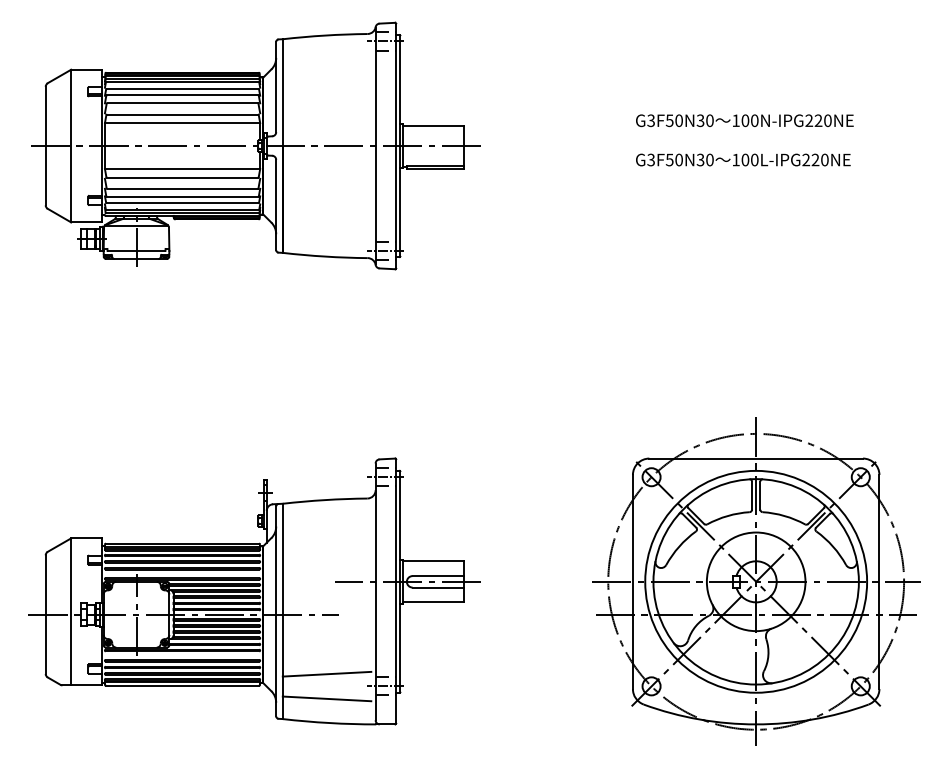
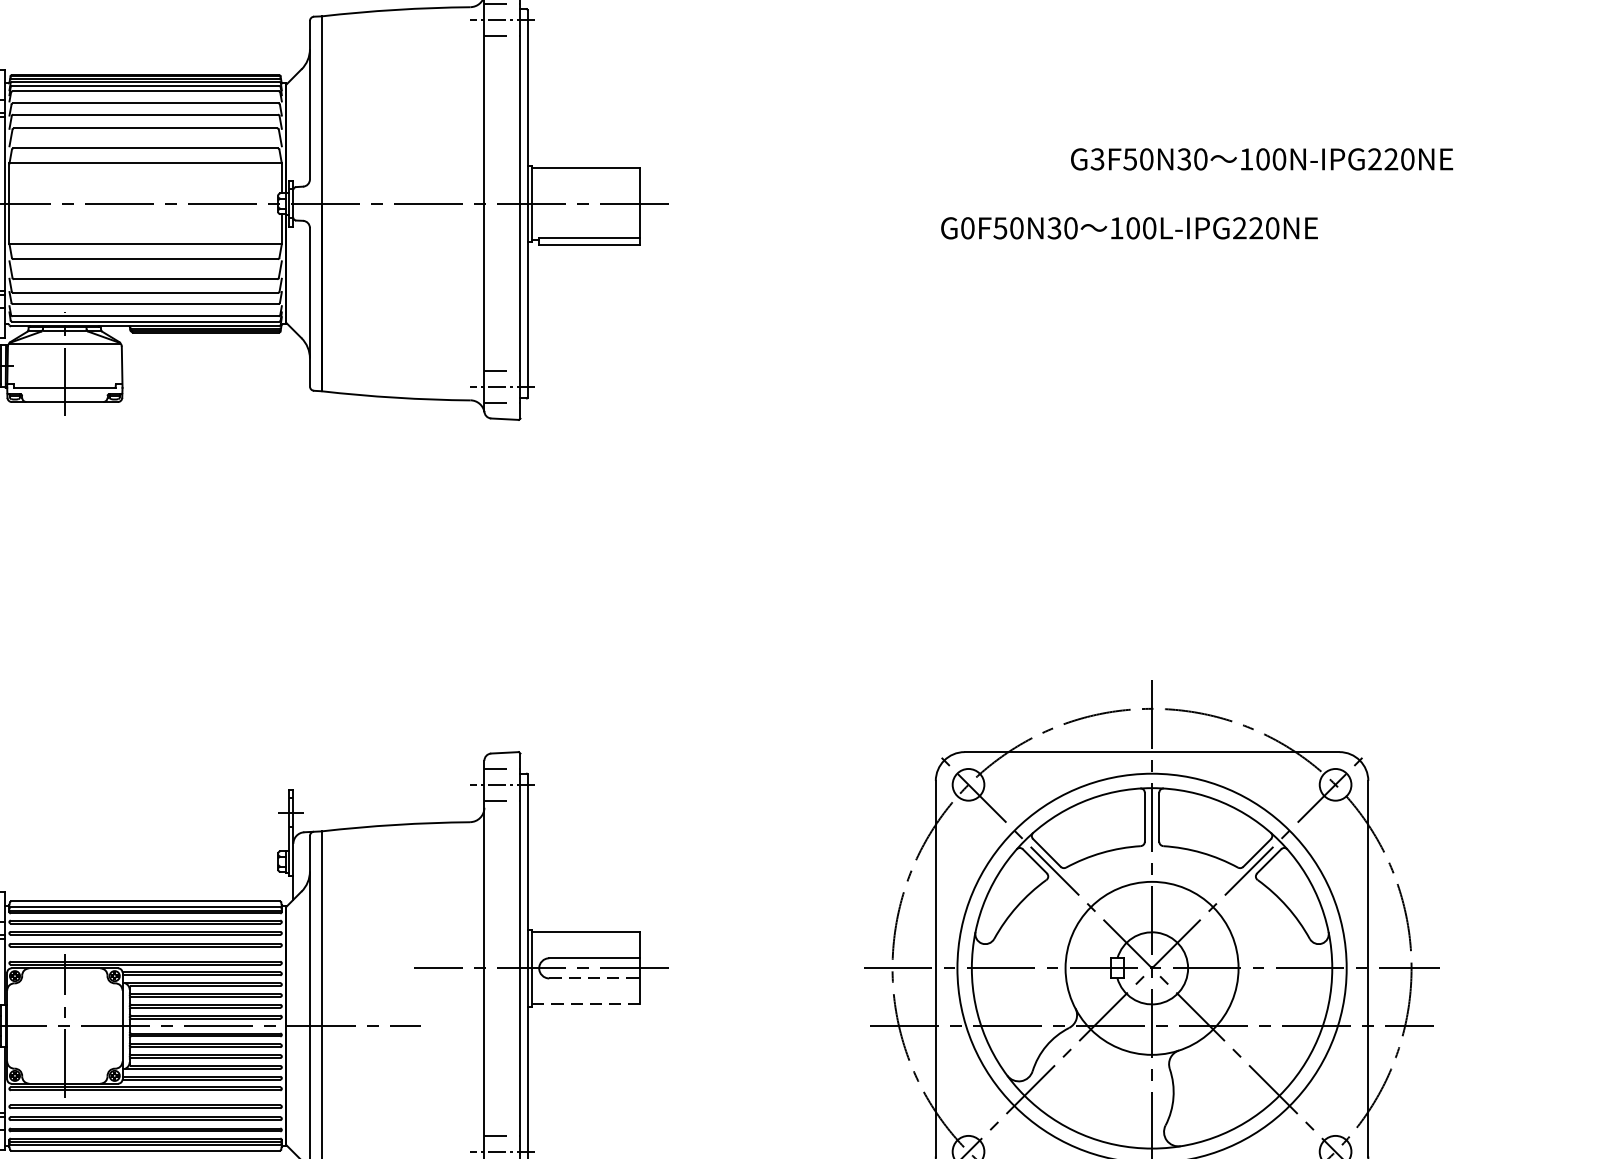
text: (744, 120) -> (1261, 158), moved
text: (650, 160) -> (966, 229), G3F50N30 -> G0F50N30
line: (438, 587) -> (594, 978), solid -> dashed
line: (433, 602) -> (585, 1004), solid -> dashed
line: (326, 673) -> (398, 1129), removed

